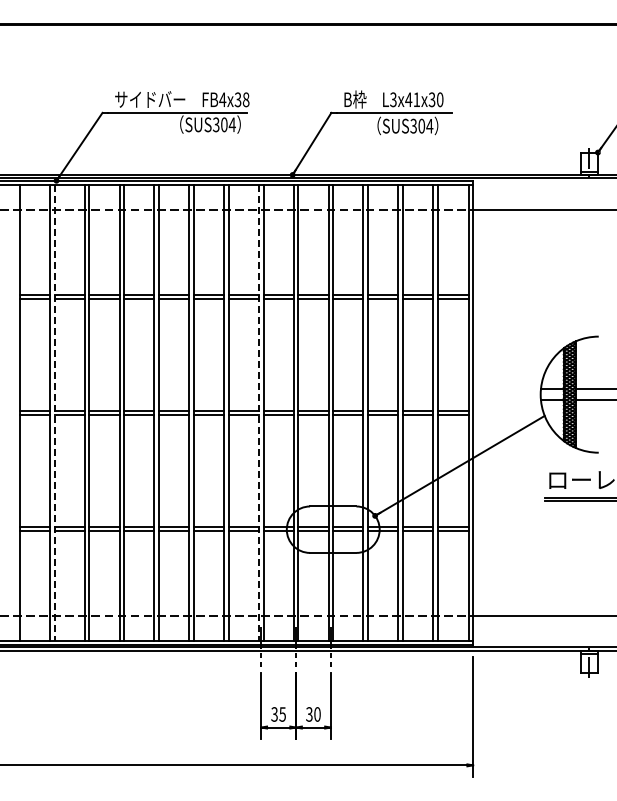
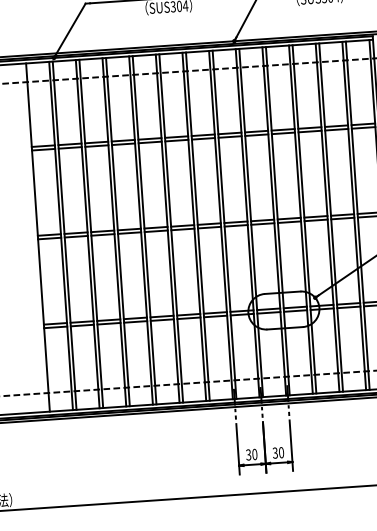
line: (54, 412) -> (64, 235), dashed -> solid
line: (258, 412) -> (220, 224), dashed -> solid
text: (282, 714) -> (254, 454), 35 -> 30

